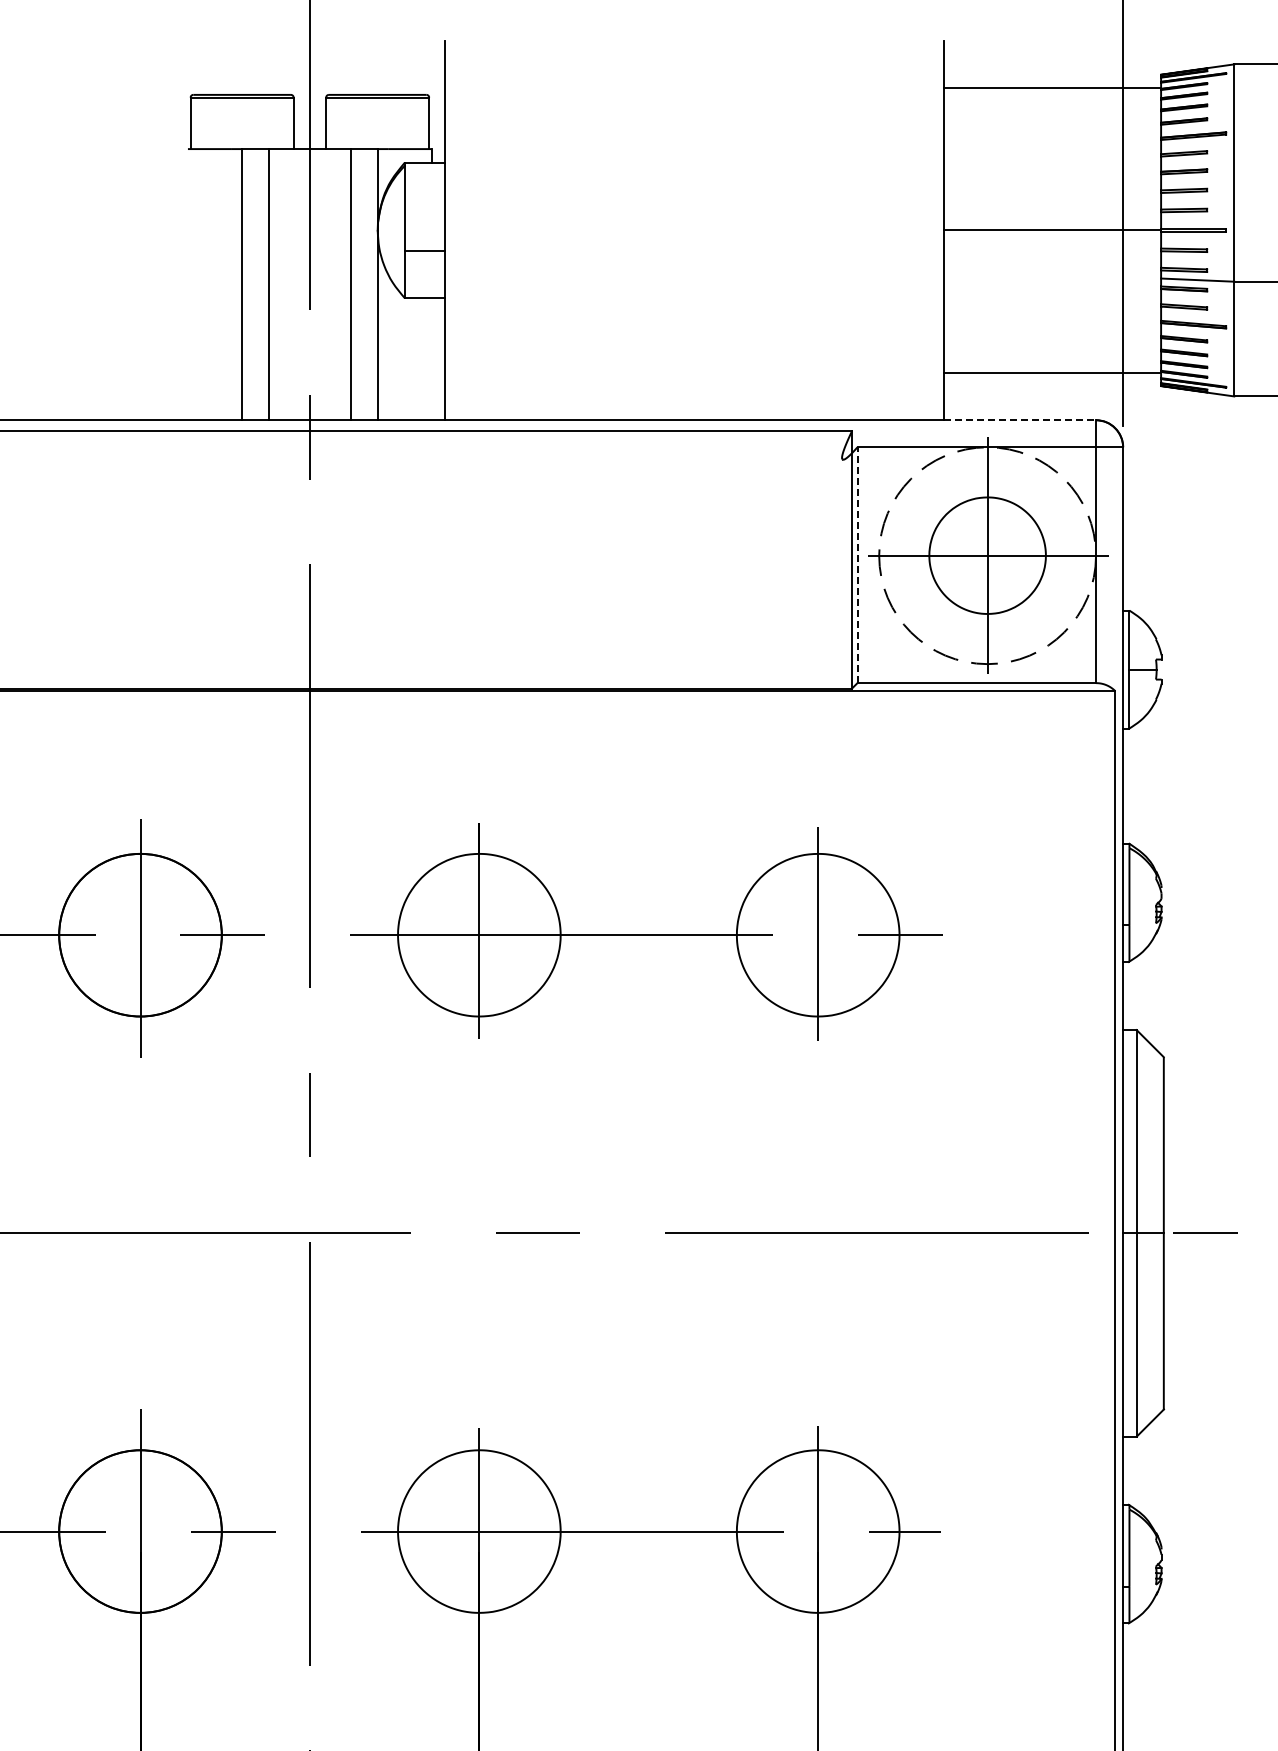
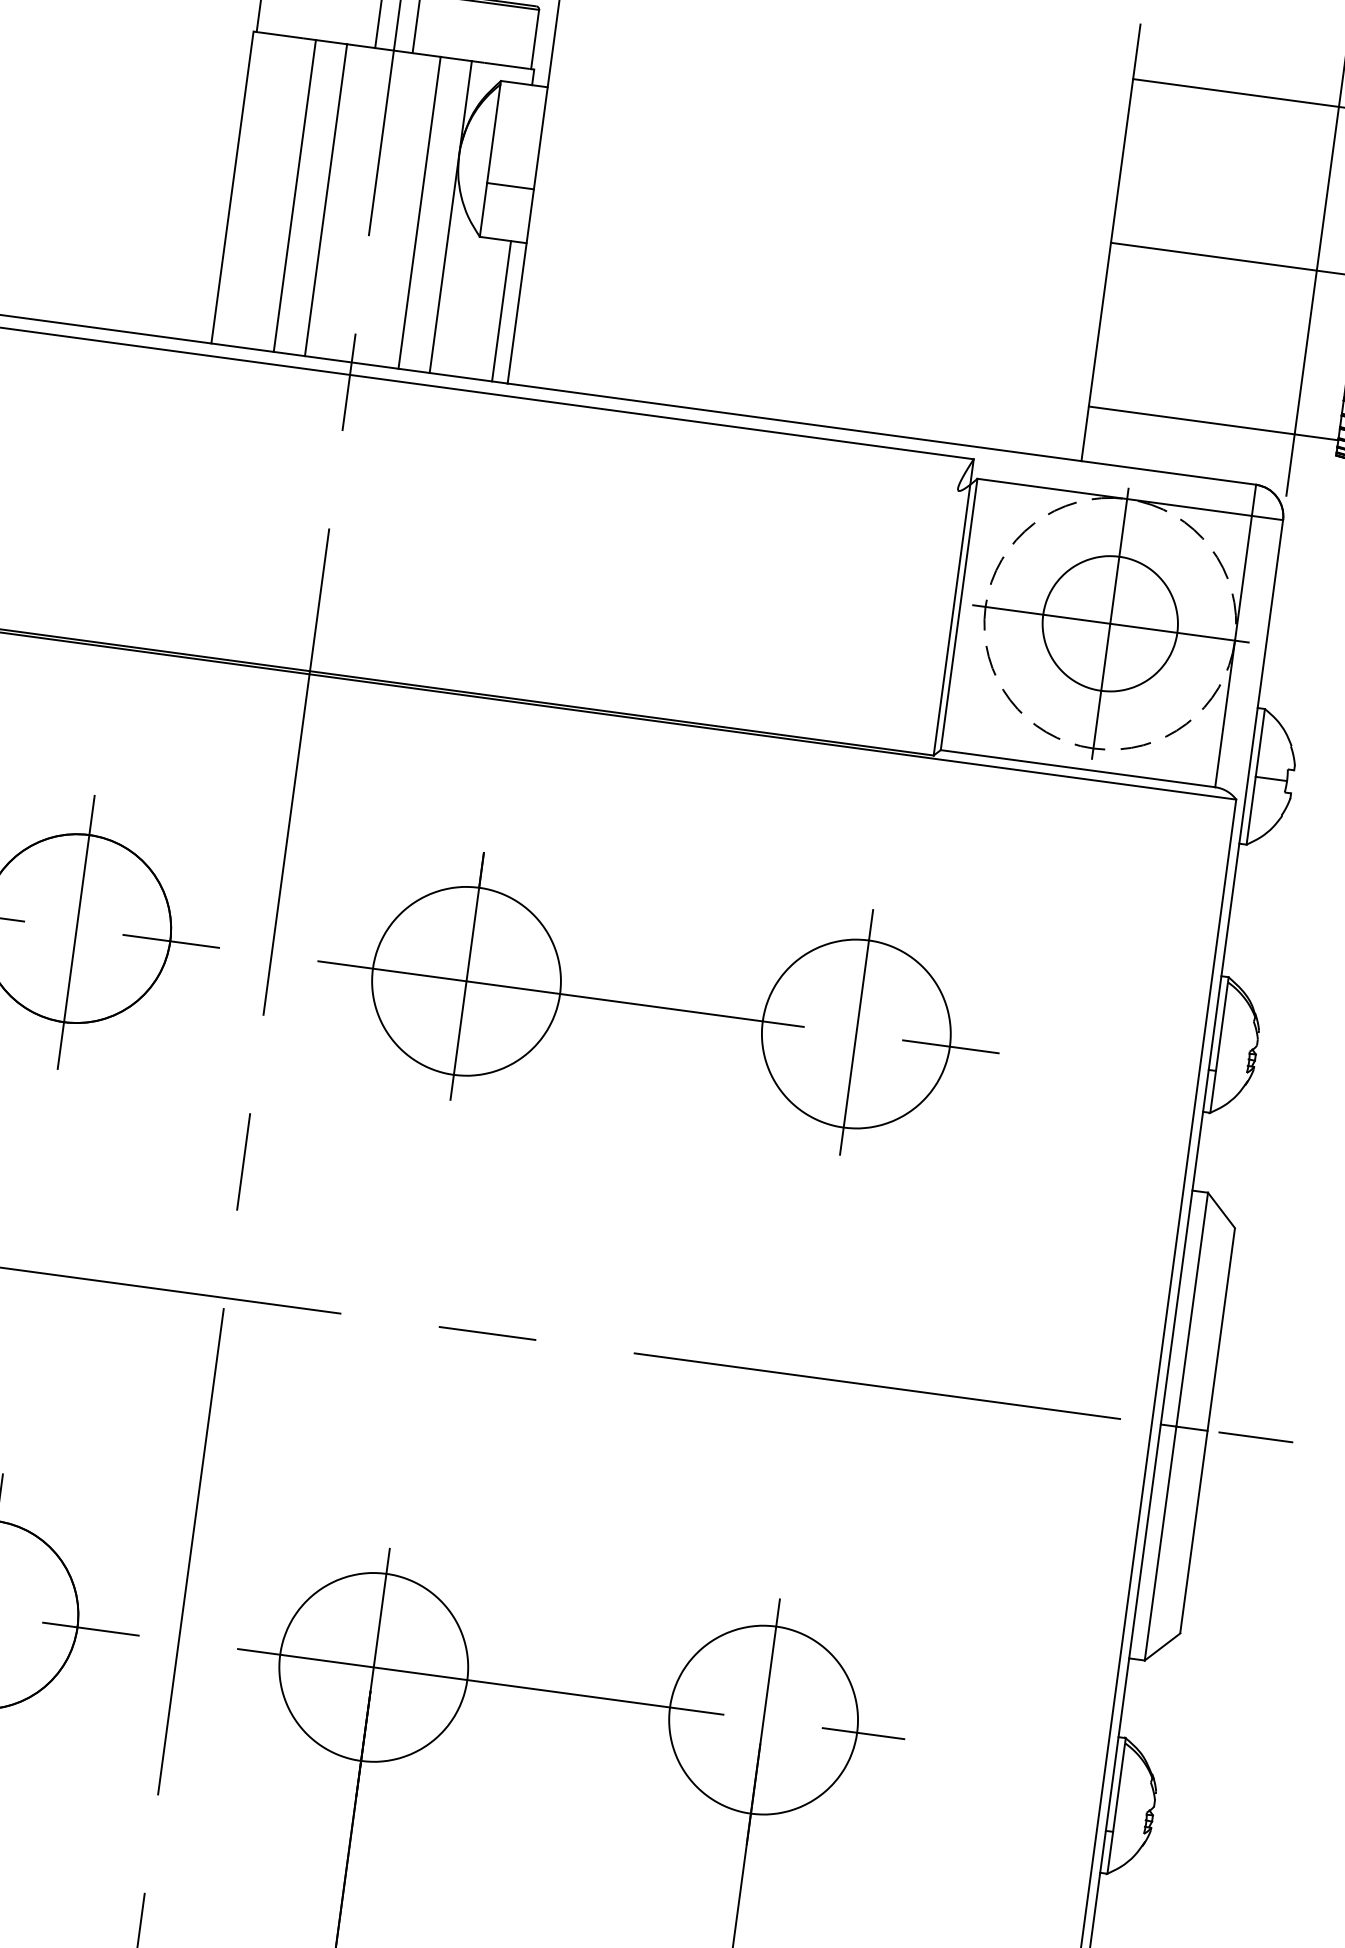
line: (187, 284) -> (231, 187), added
line: (431, 359) -> (501, 311), added
line: (1020, 420) -> (1169, 473), dashed -> solid
line: (857, 565) -> (959, 614), dashed -> solid

